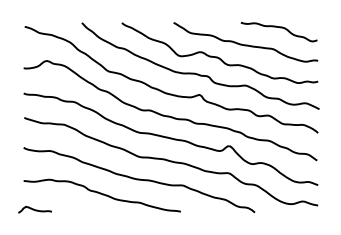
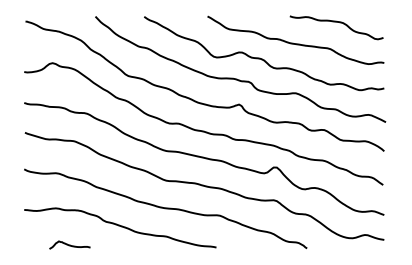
curve: (34, 209) -> (69, 244), moved

